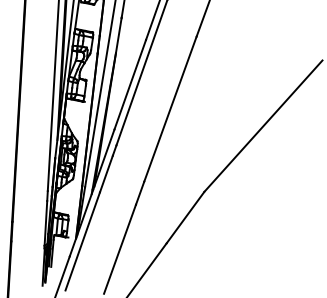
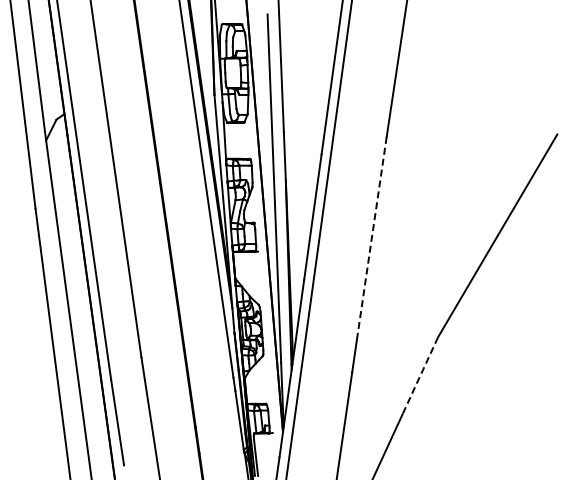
line: (170, 109) -> (371, 238), solid -> dashed
line: (185, 217) -> (420, 375), solid -> dashed

